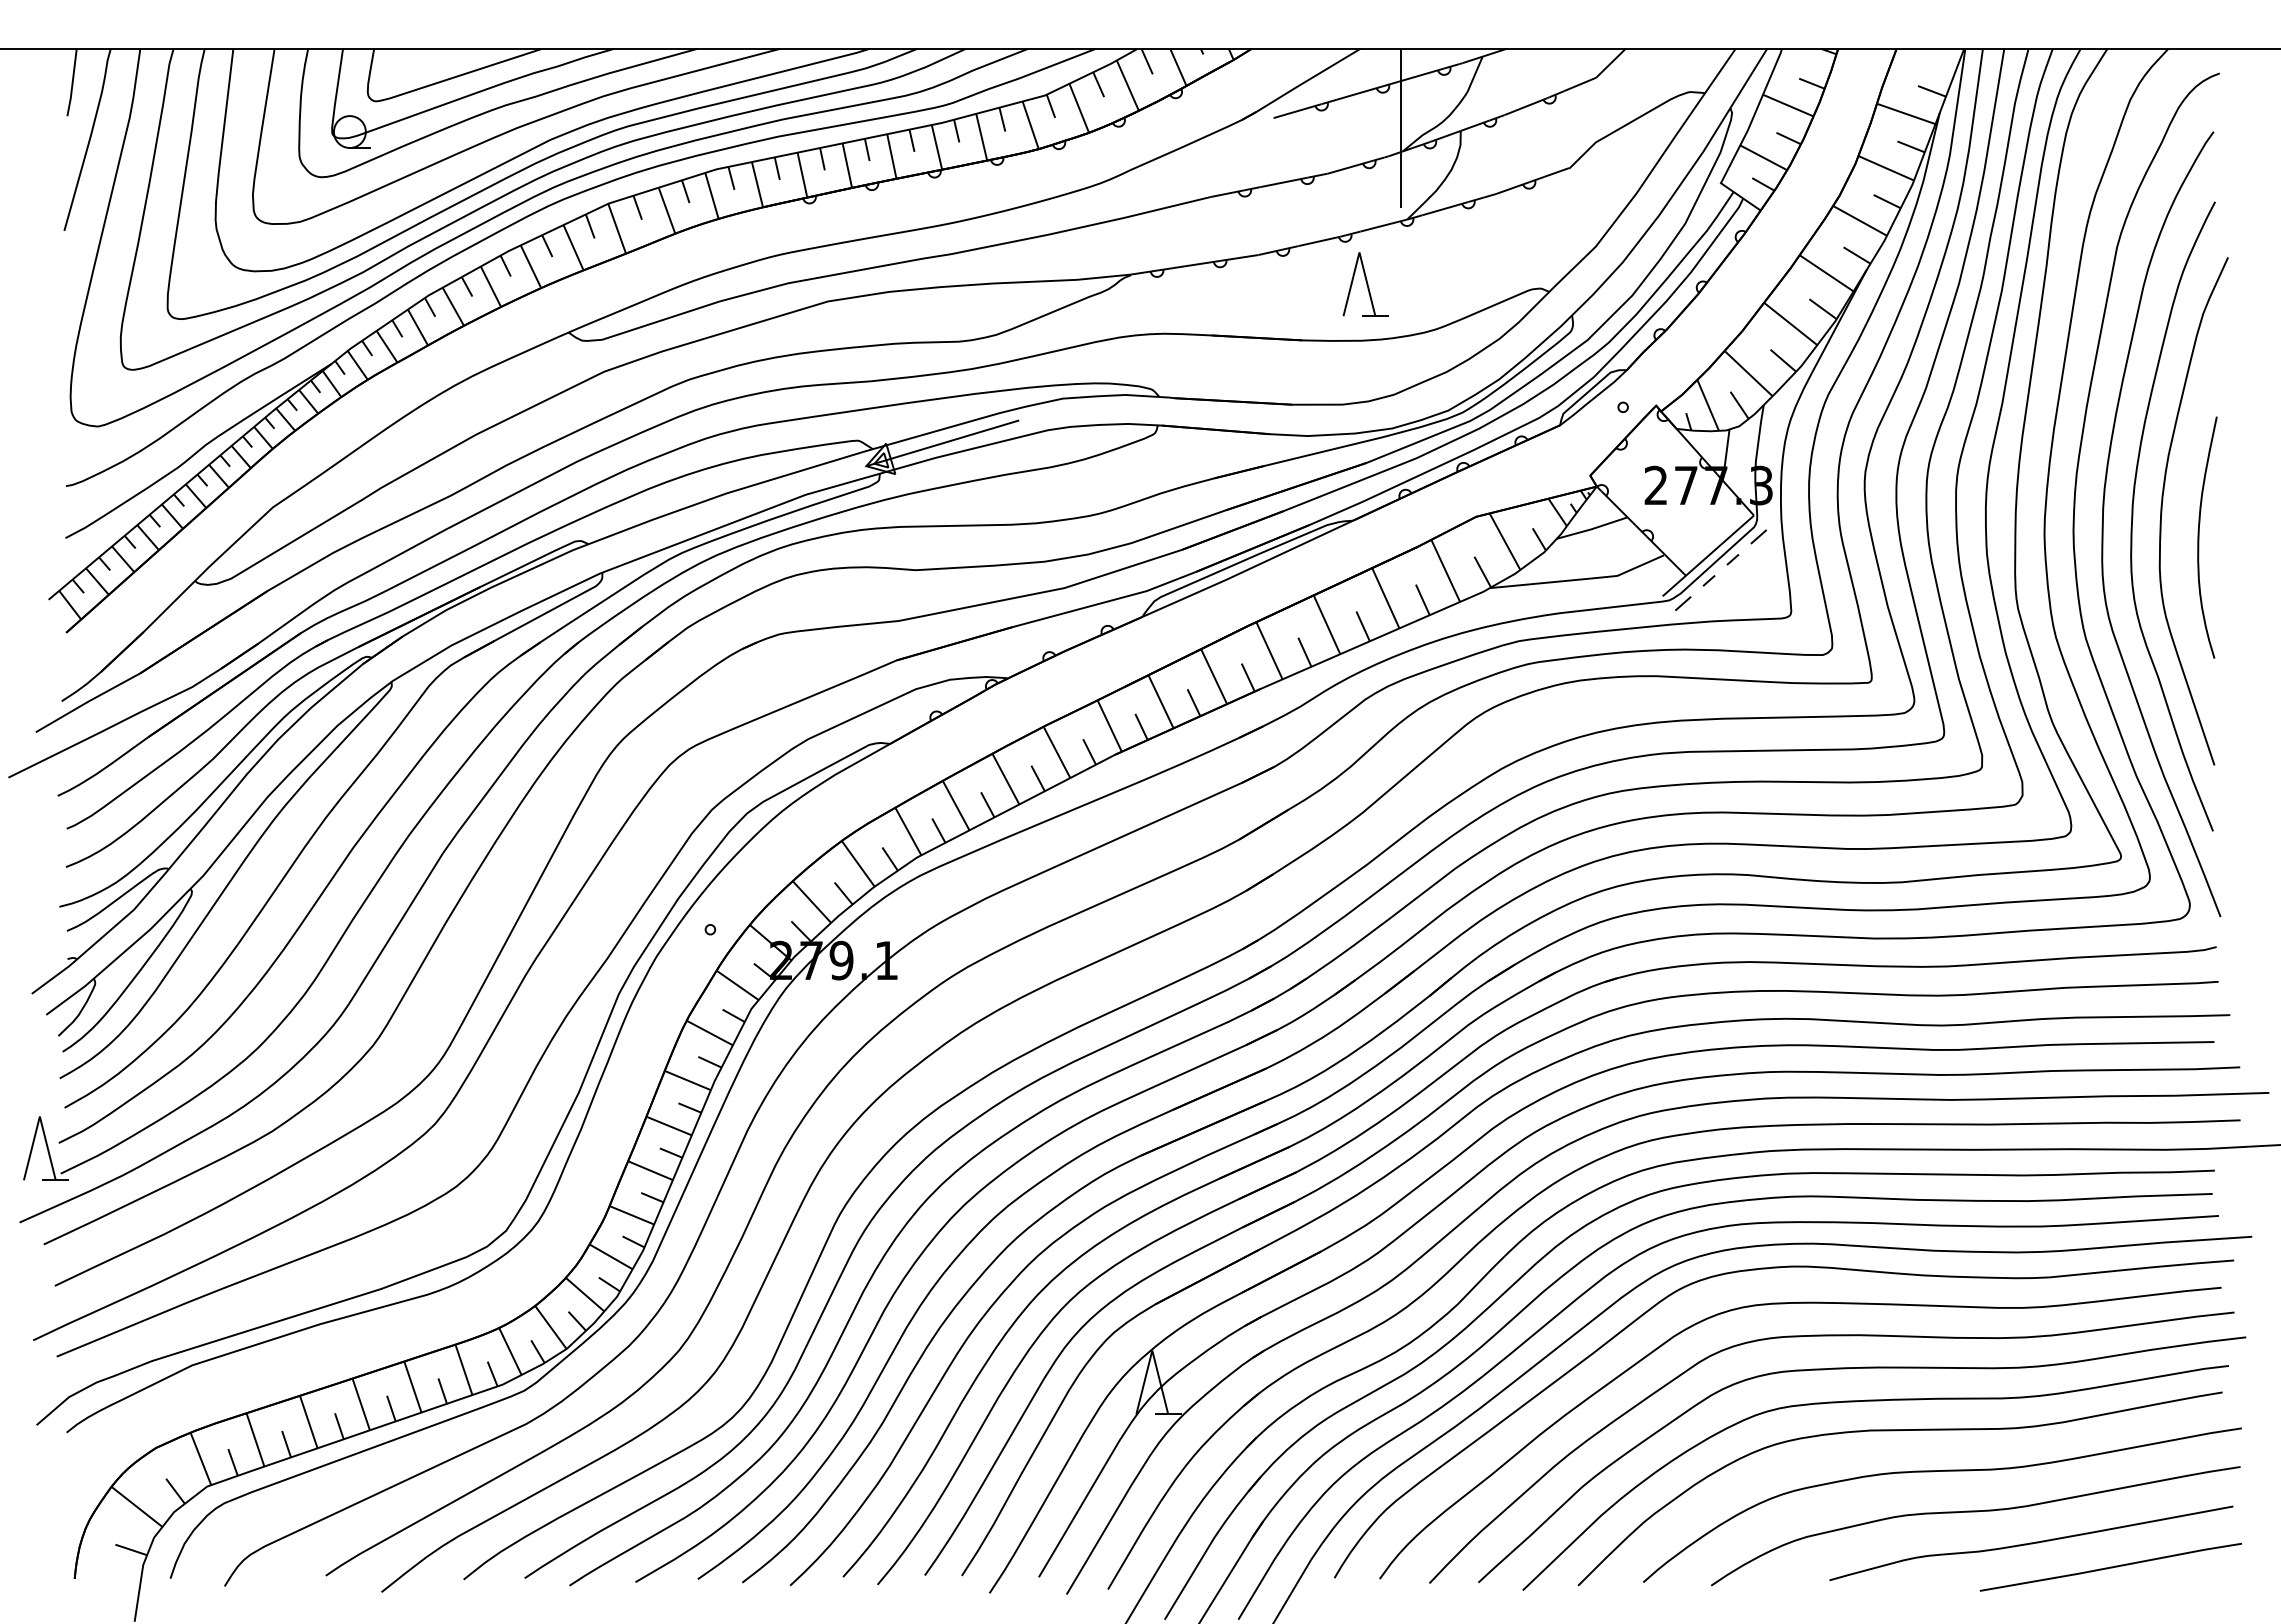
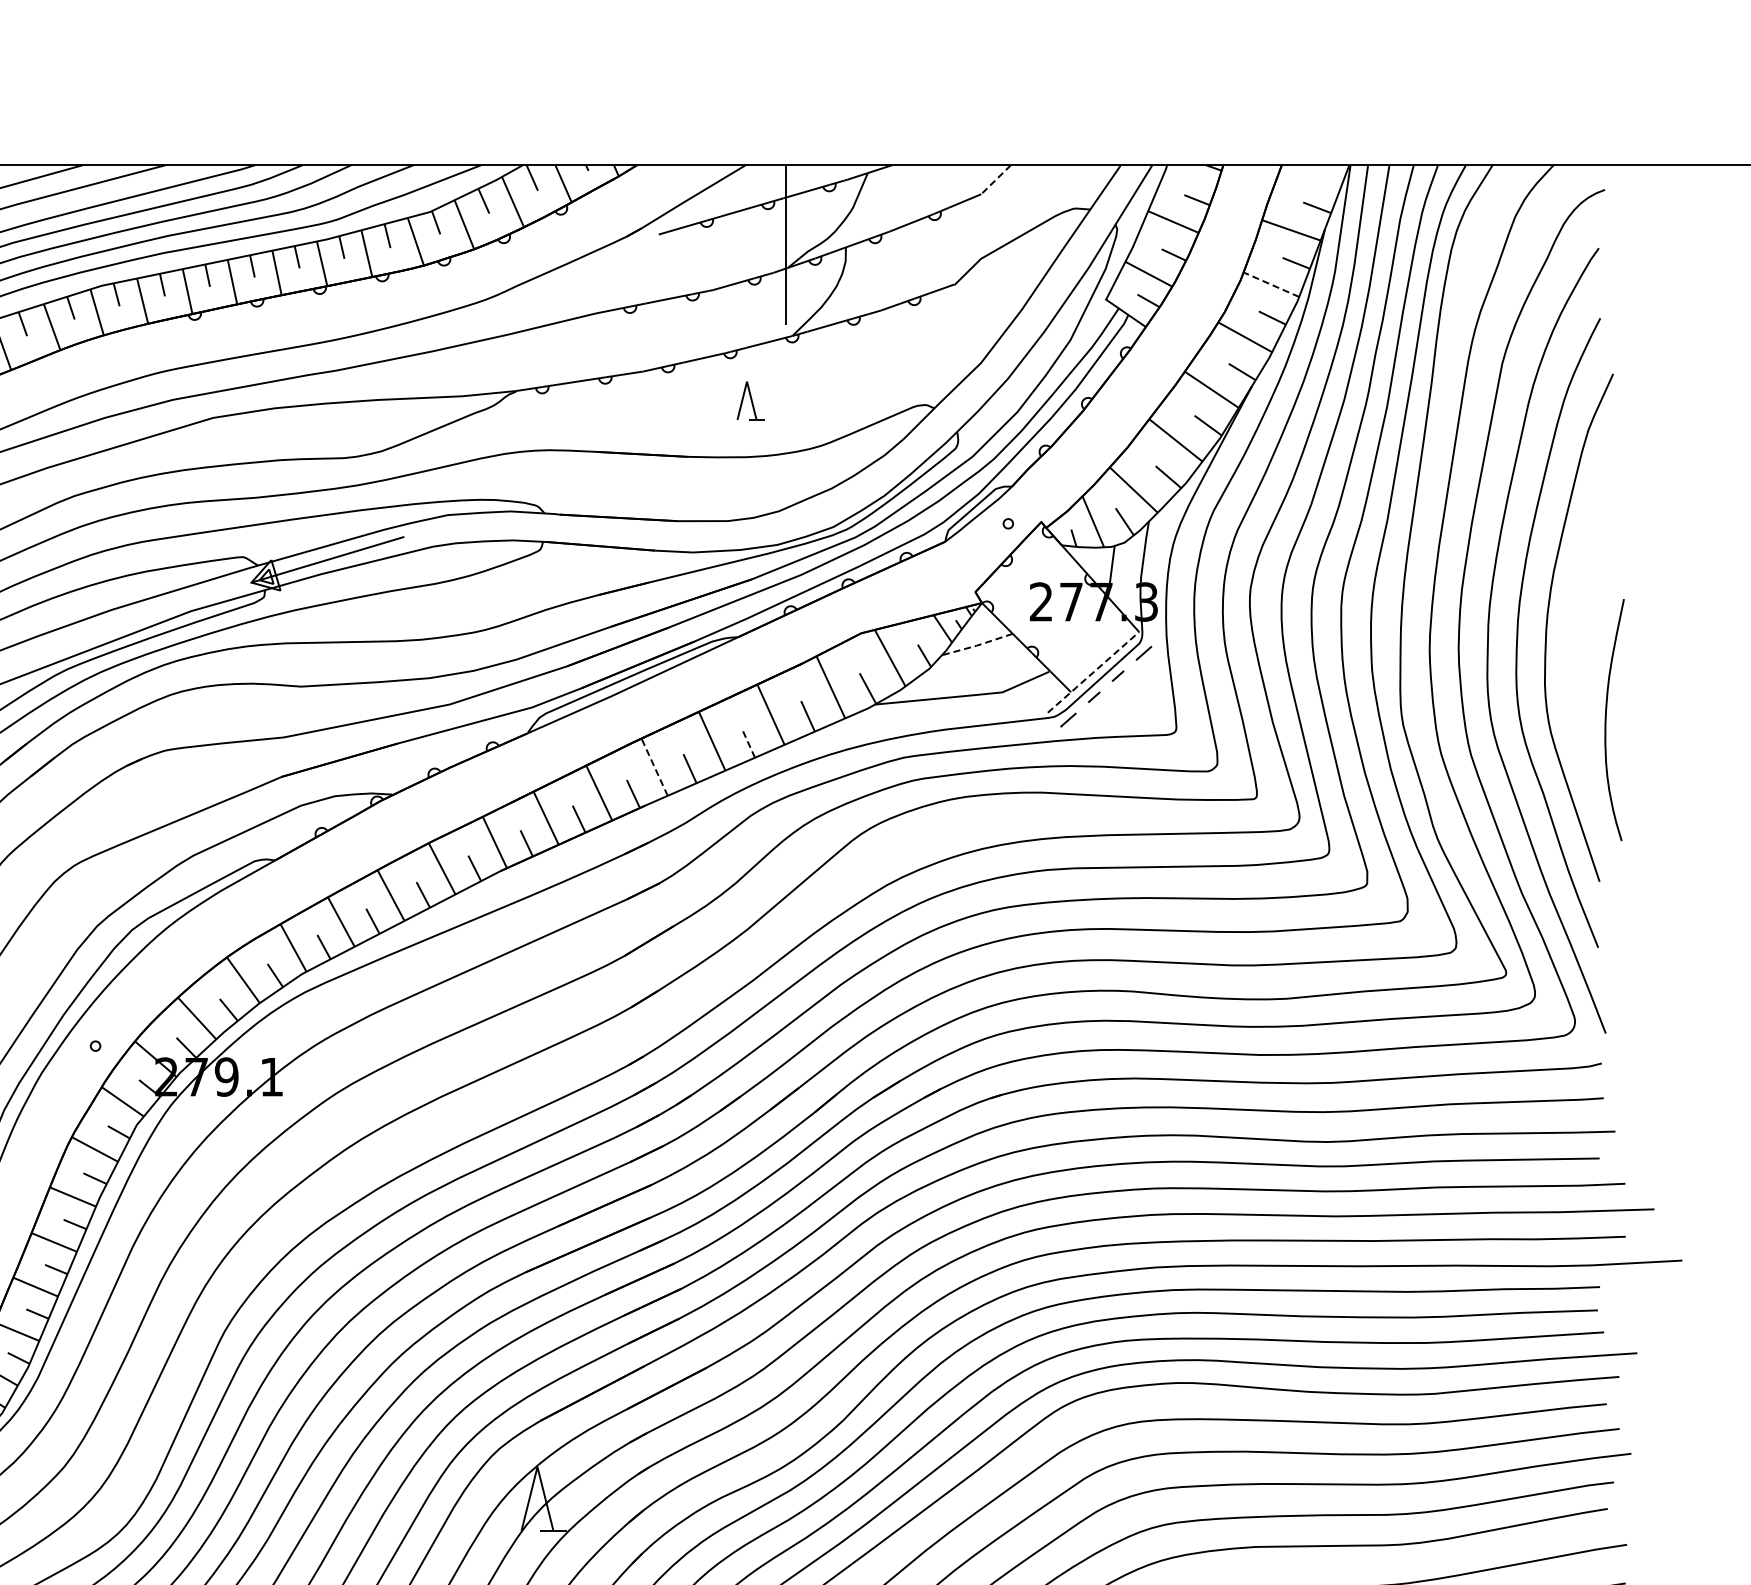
line: (1610, 63) -> (995, 179), solid -> dashed
line: (1885, 168) -> (1270, 284), solid -> dashed
part: (1365, 284) -> (750, 400), size x0.6
line: (1592, 529) -> (977, 645), solid -> dashed
curve: (2199, 537) -> (1606, 719), moved
line: (1707, 556) -> (1092, 672), solid -> dashed
line: (1362, 625) -> (747, 741), solid -> dashed
line: (1269, 650) -> (654, 766), solid -> dashed

